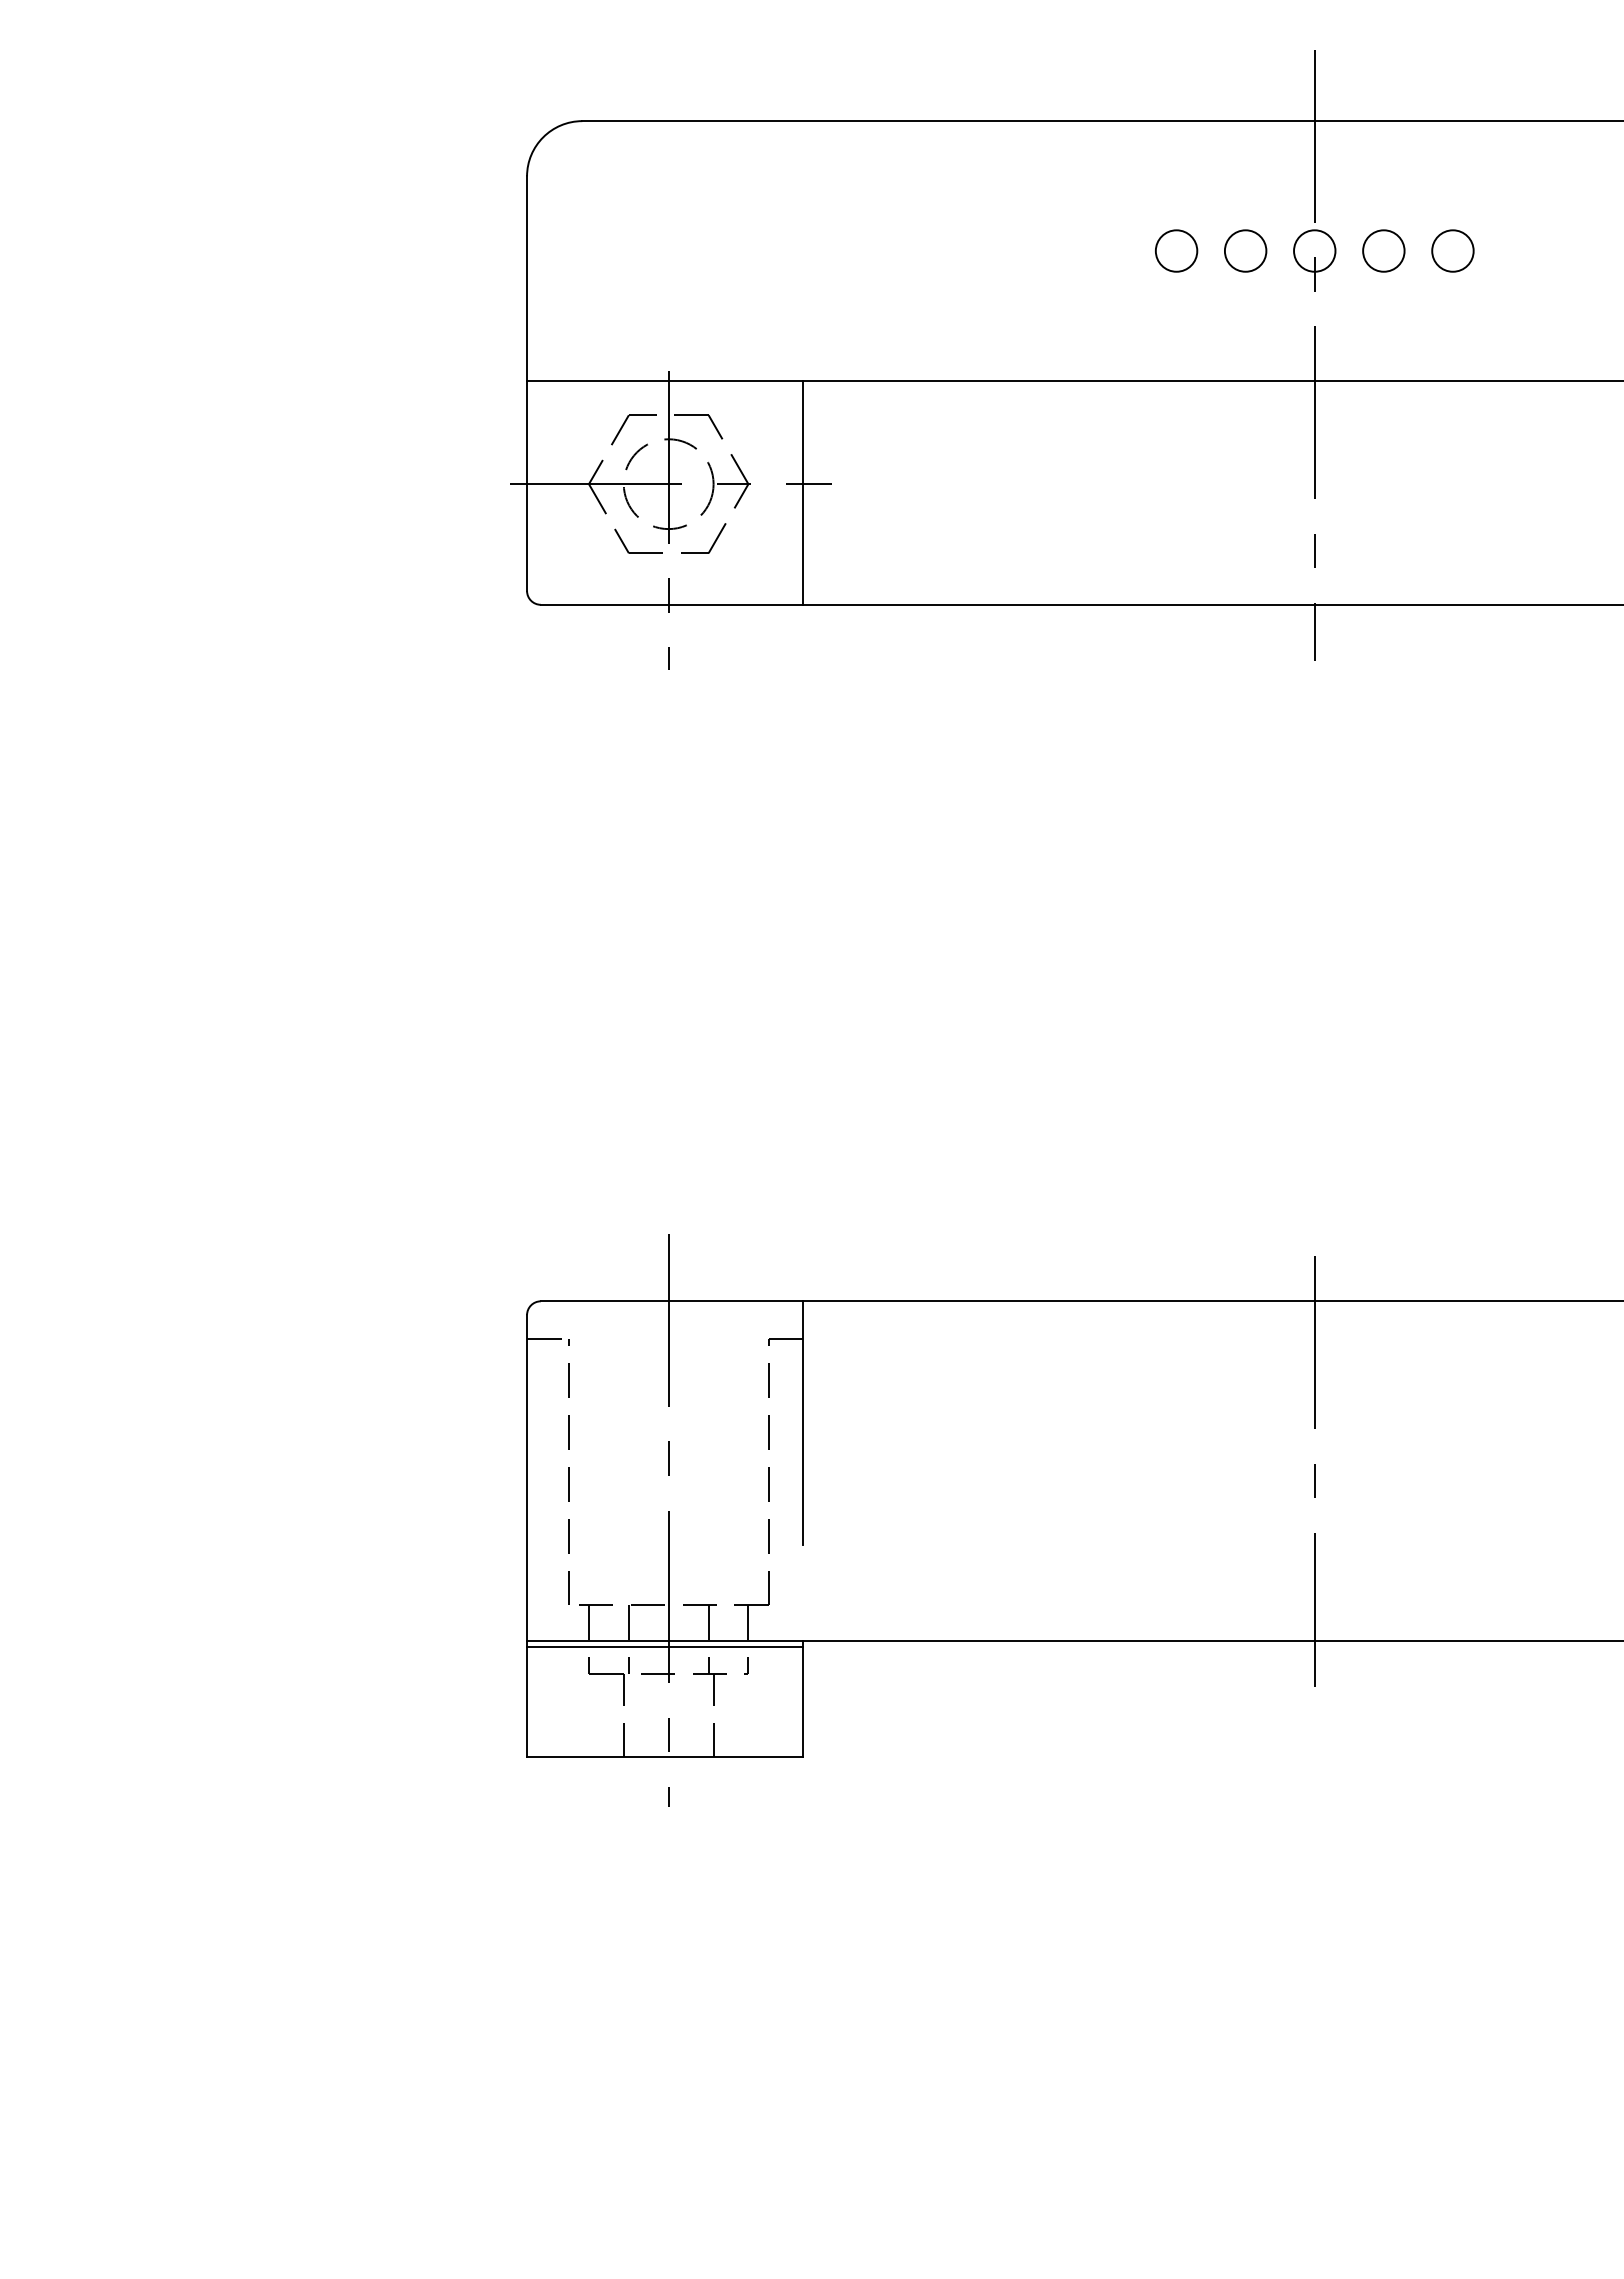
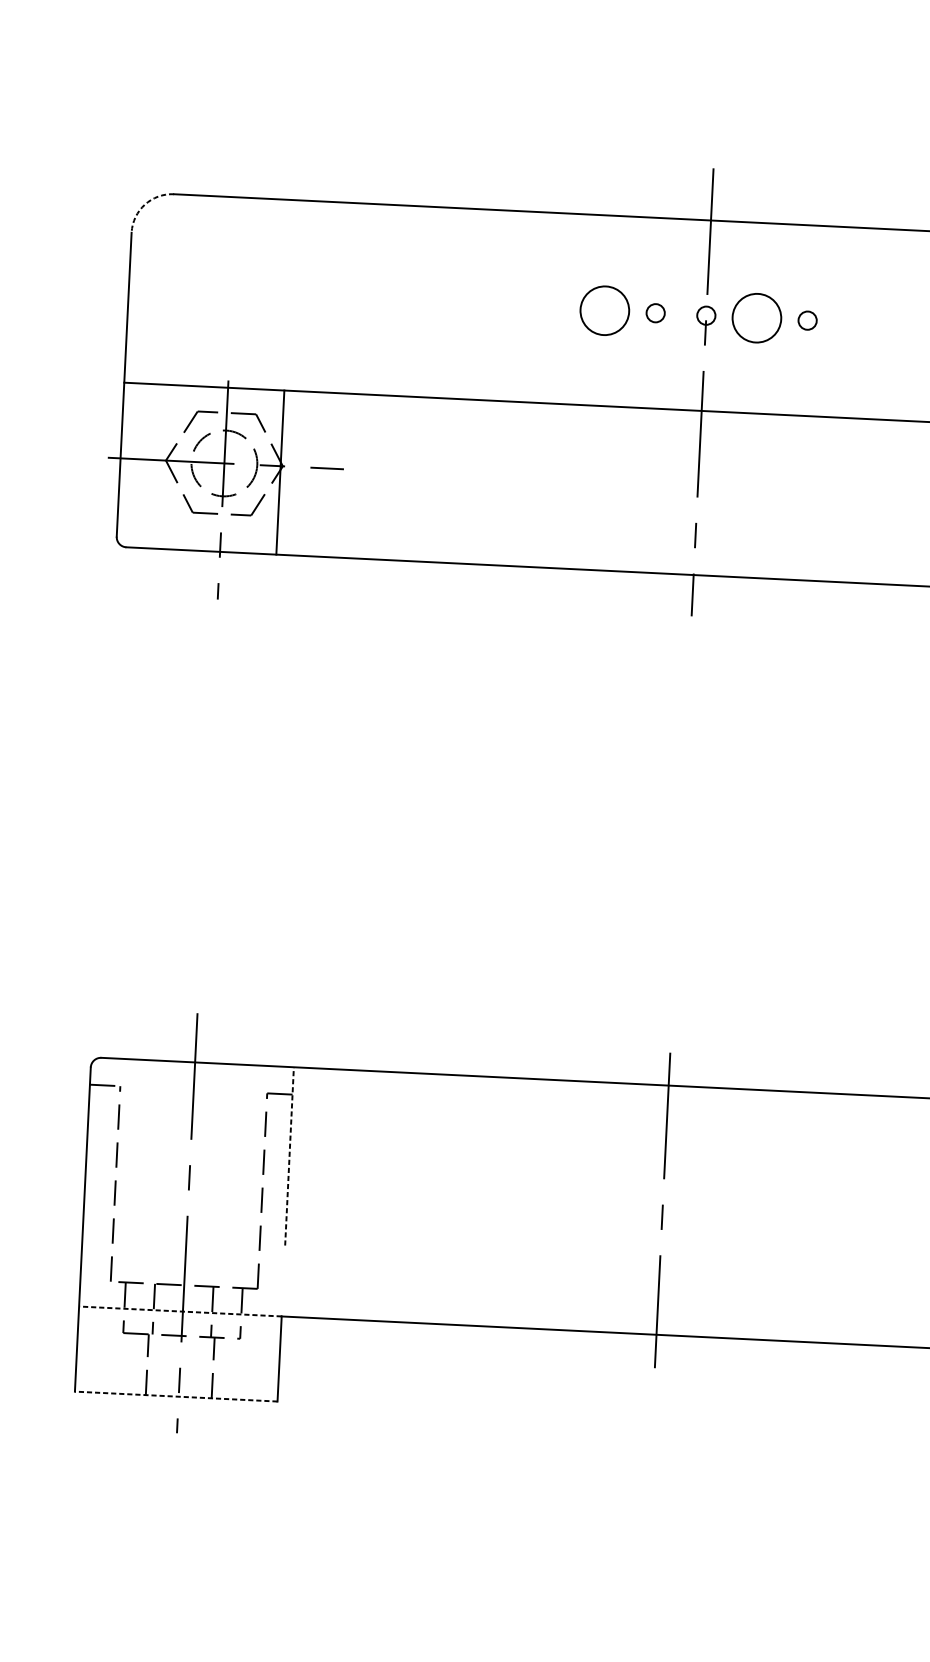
arc: (543, 137) -> (145, 204), solid -> dashed
circle: (1176, 250) -> (605, 310), size x1.6
circle: (1245, 250) -> (655, 312), size x0.6
circle: (1314, 250) -> (706, 315), size x0.6
circle: (1383, 250) -> (756, 317), size x1.6
circle: (1452, 250) -> (807, 320), size x0.6
line: (803, 492) -> (280, 472), moved
line: (803, 1422) -> (289, 1156), solid -> dashed
line: (664, 1641) -> (179, 1311), solid -> dashed
line: (665, 1646) -> (180, 1315), removed
line: (664, 1757) -> (175, 1396), solid -> dashed

